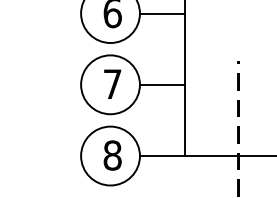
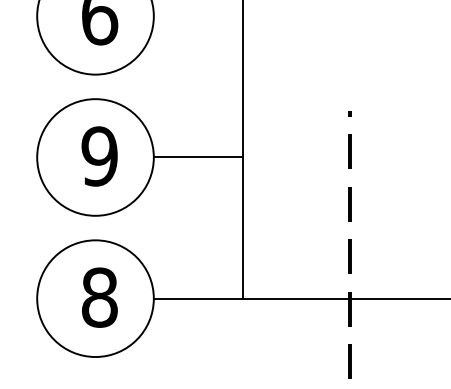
line: (161, 13) -> (196, 16), removed
text: (112, 84) -> (99, 156), 7 -> 9

